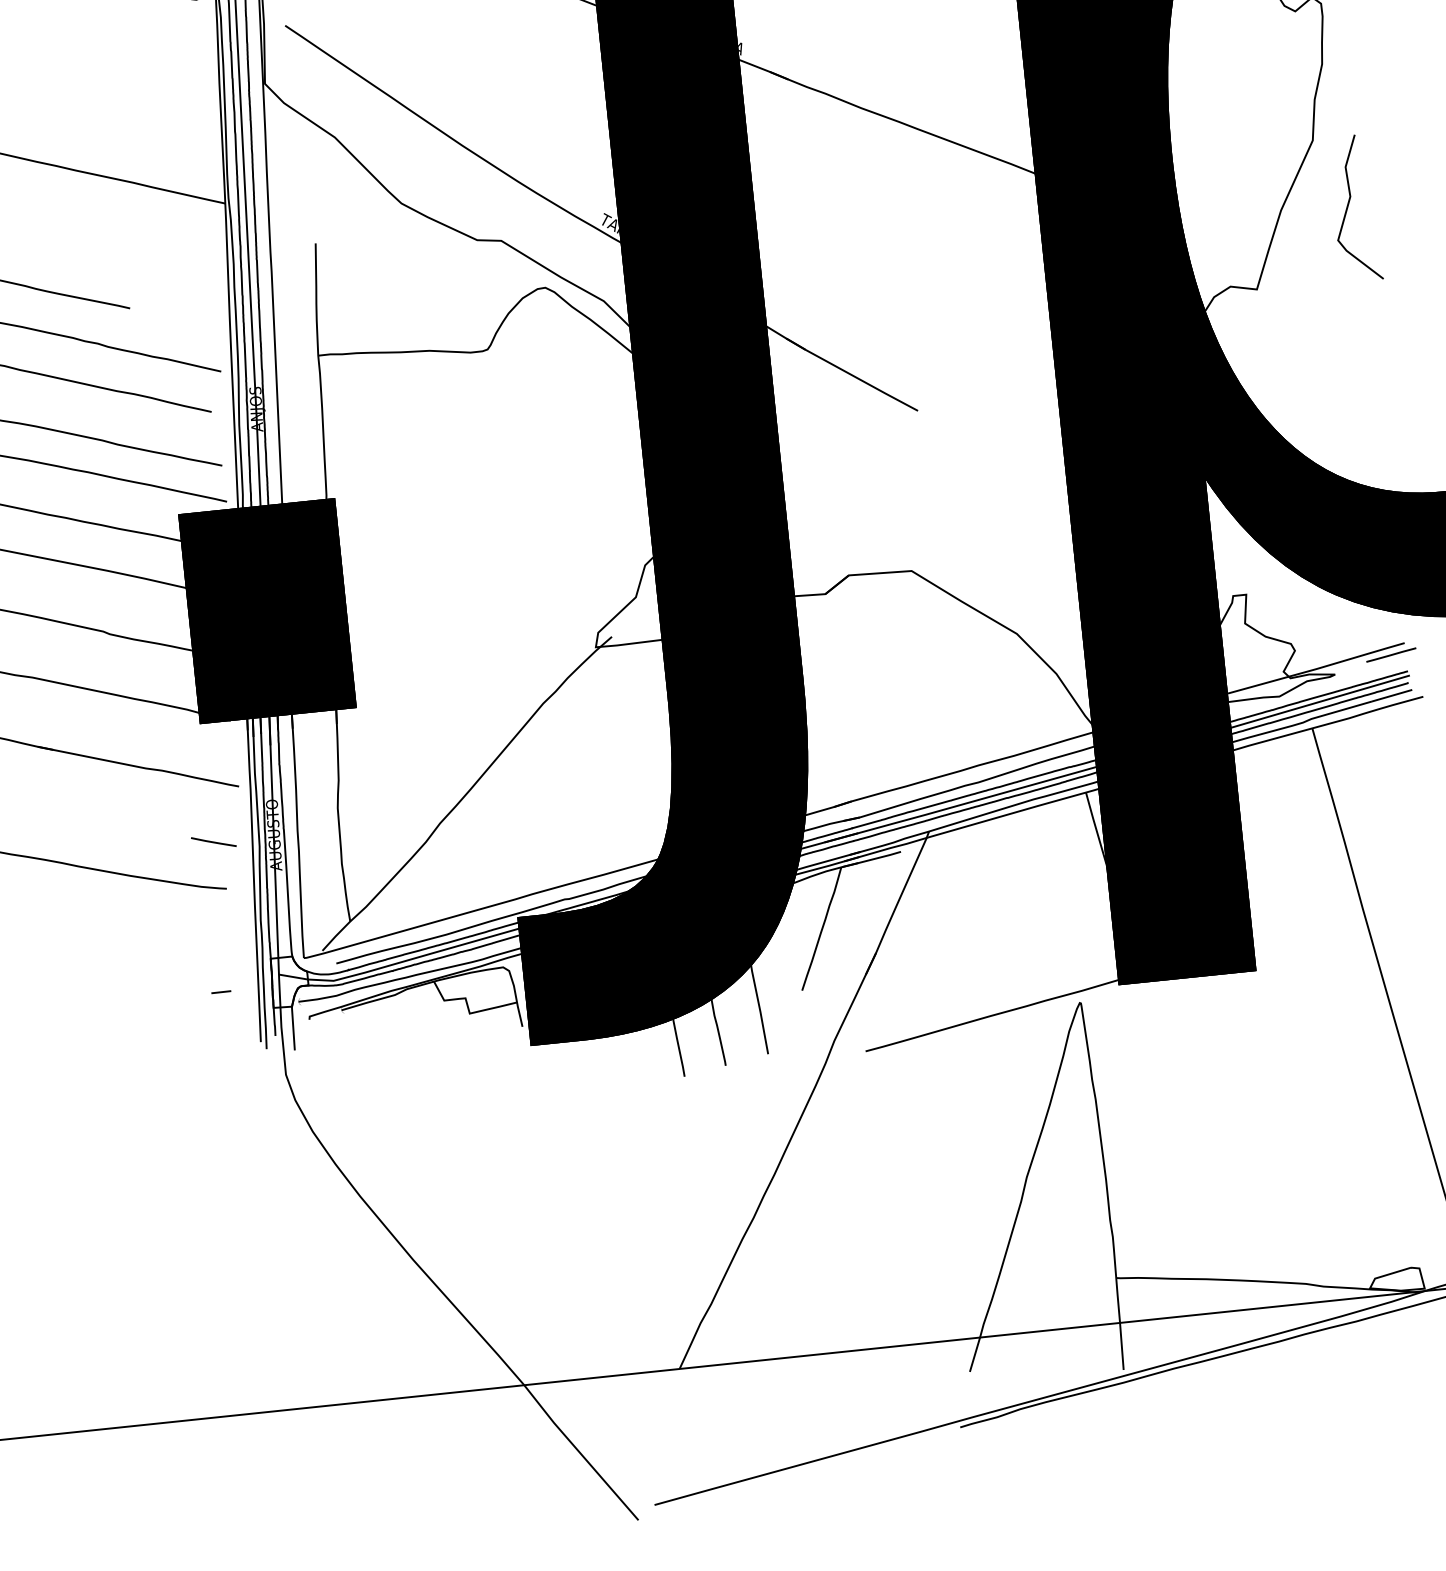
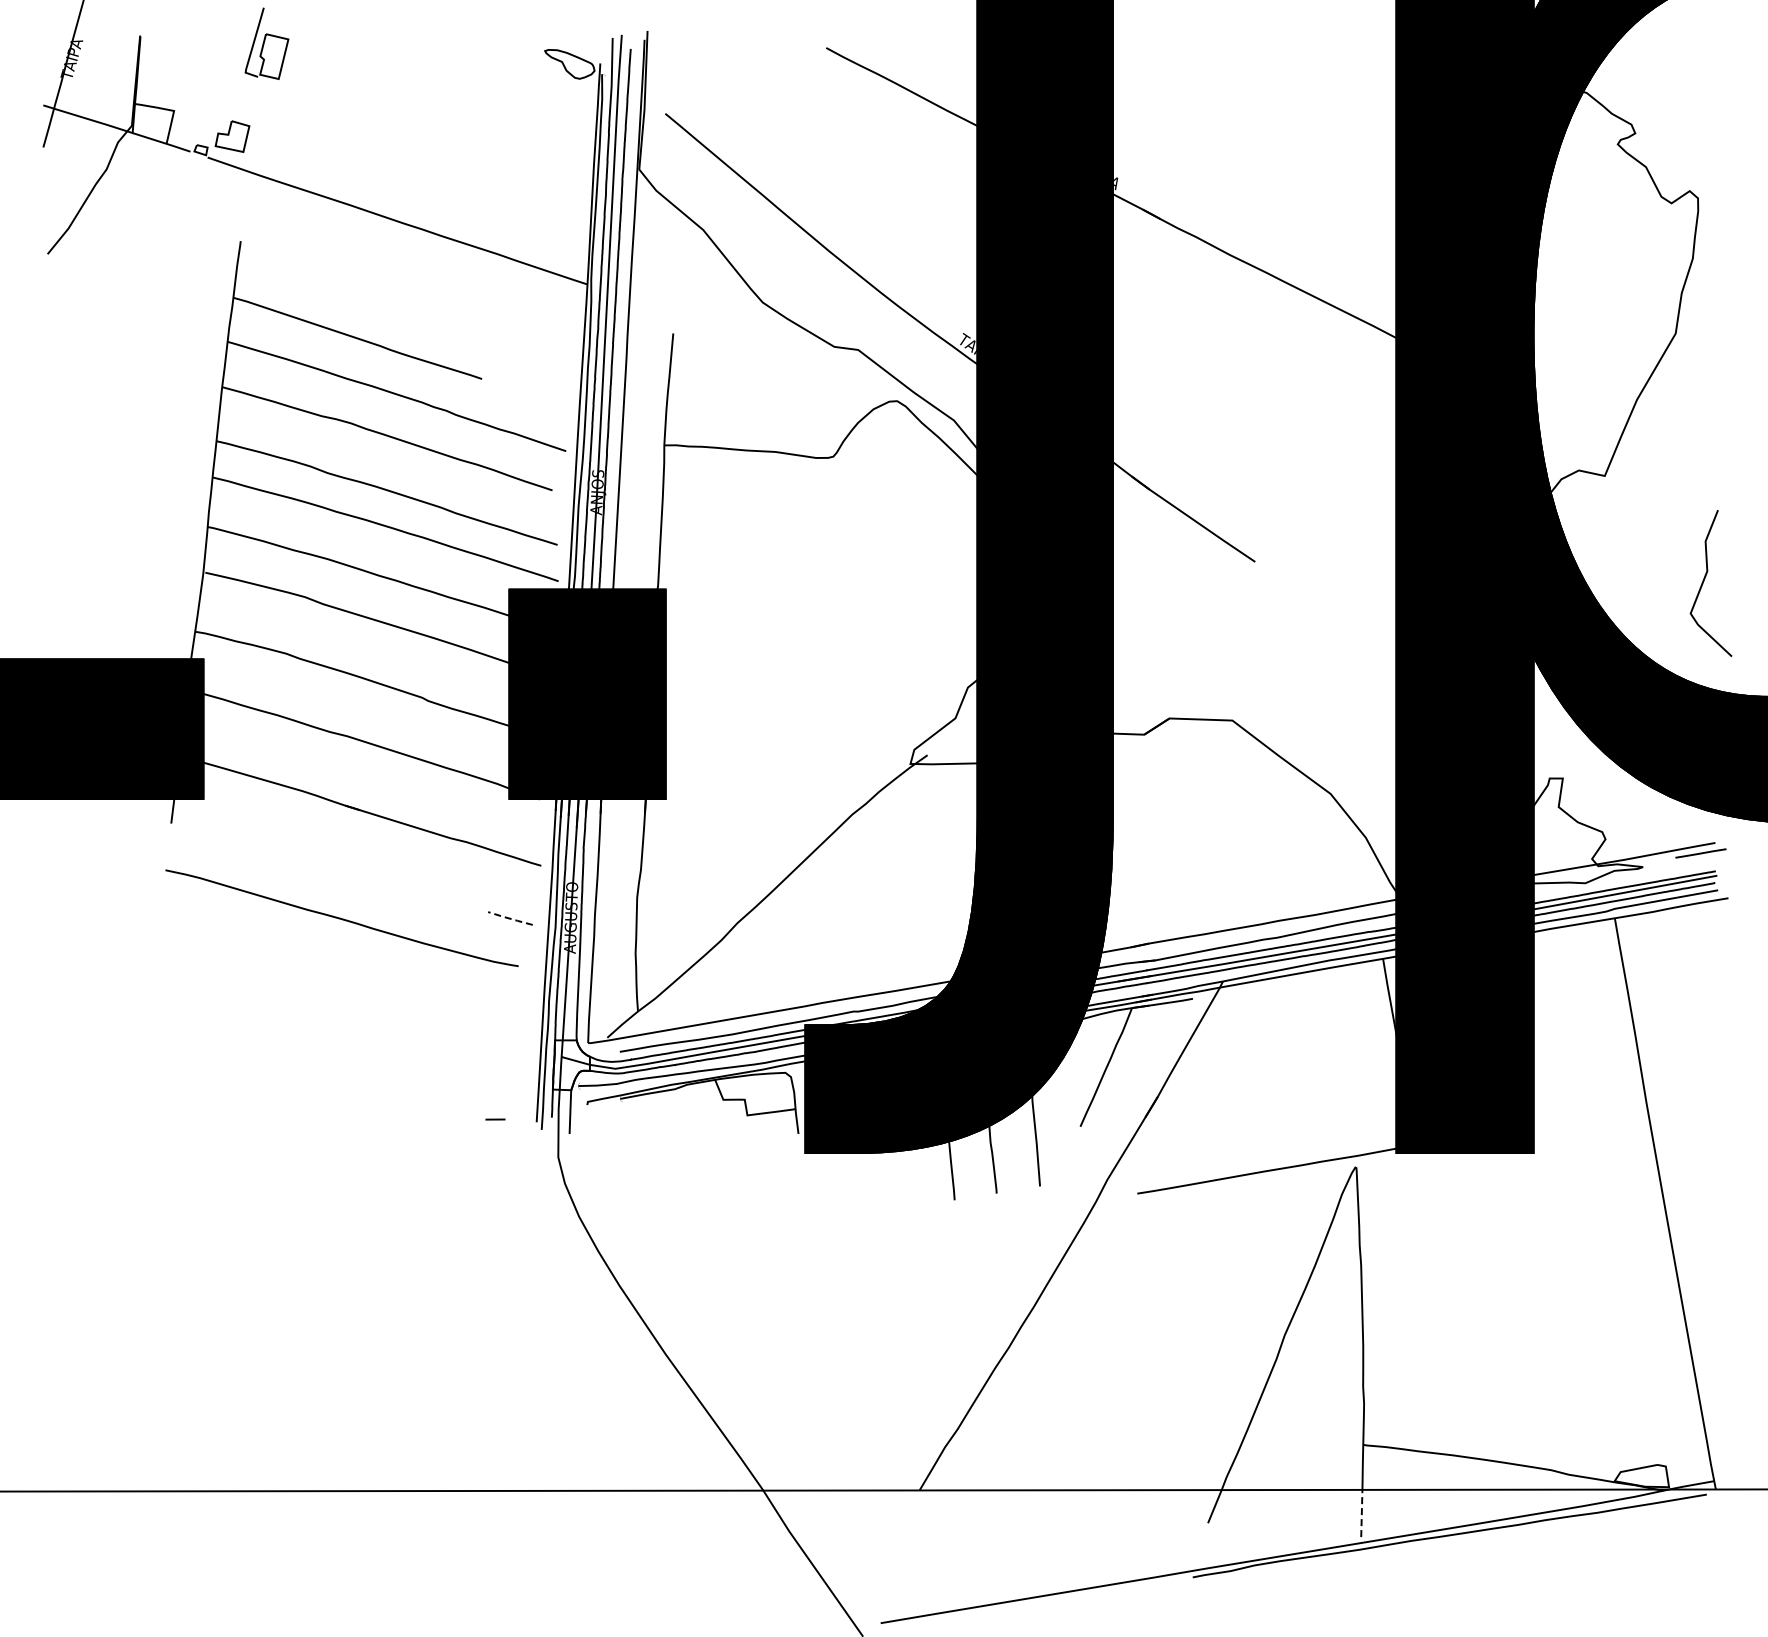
curve: (1348, 207) -> (1704, 581), moved
line: (213, 842) -> (510, 918), solid -> dashed
line: (221, 992) -> (495, 1119), moved
line: (1121, 1346) -> (1361, 1513), solid -> dashed

